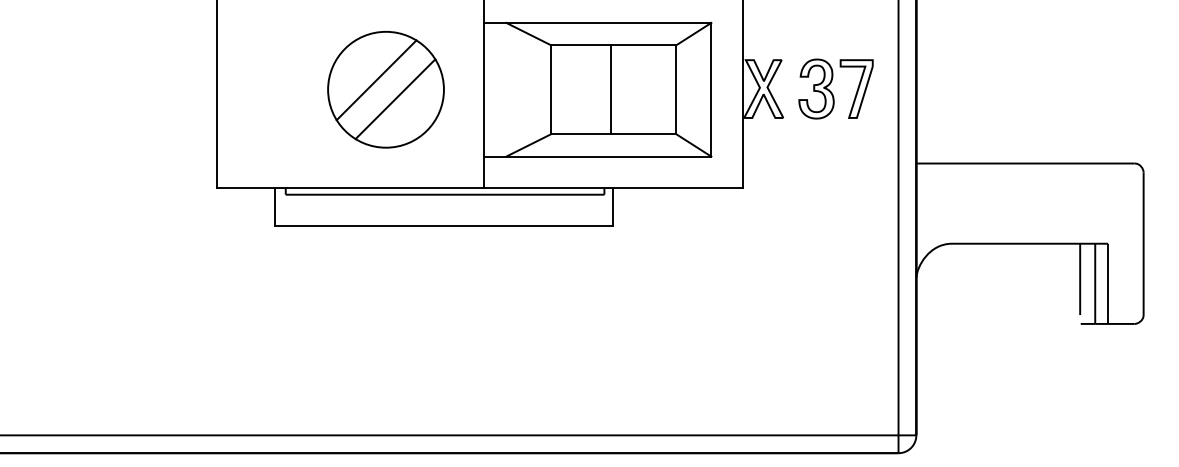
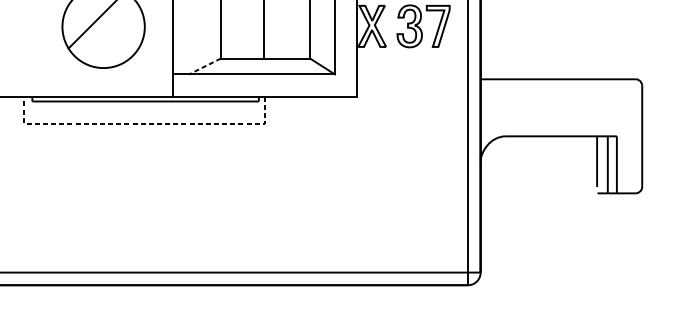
line: (395, 99) -> (110, 33), removed
line: (528, 145) -> (204, 66), solid -> dashed
line: (443, 225) -> (144, 123), solid -> dashed

